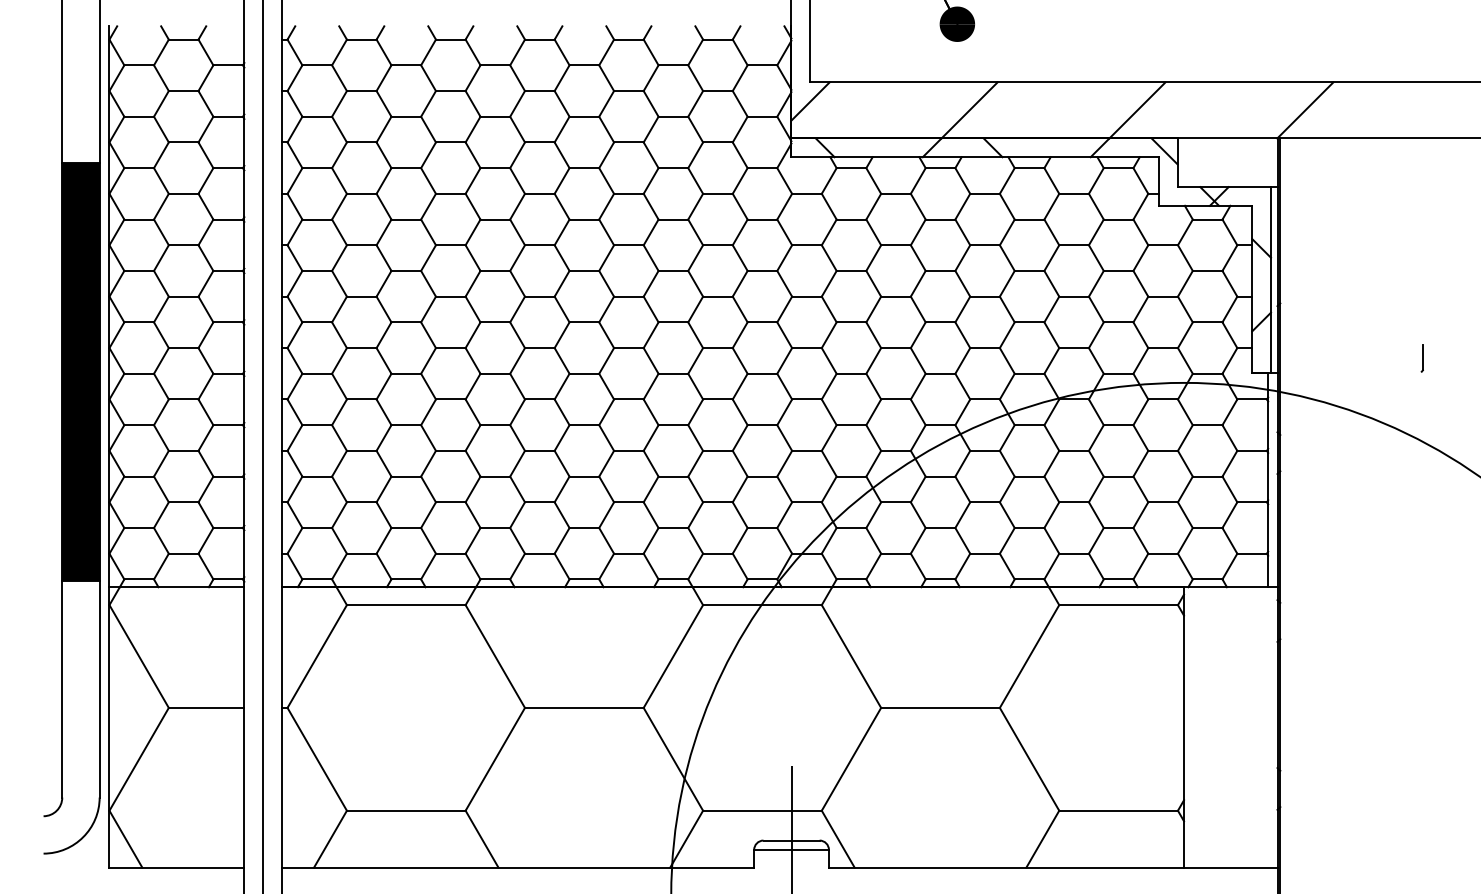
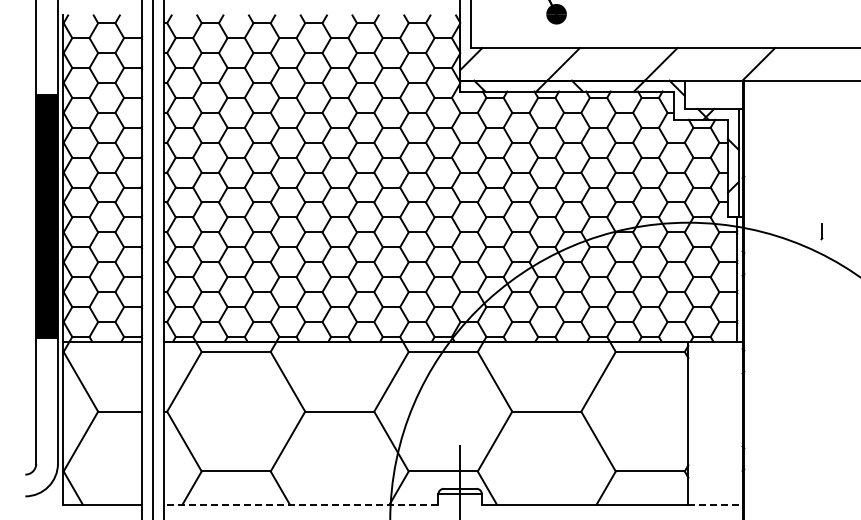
part: (1421, 358) -> (821, 231), moved
line: (516, 867) -> (300, 504), solid -> dashed
line: (1232, 867) -> (716, 504), solid -> dashed

